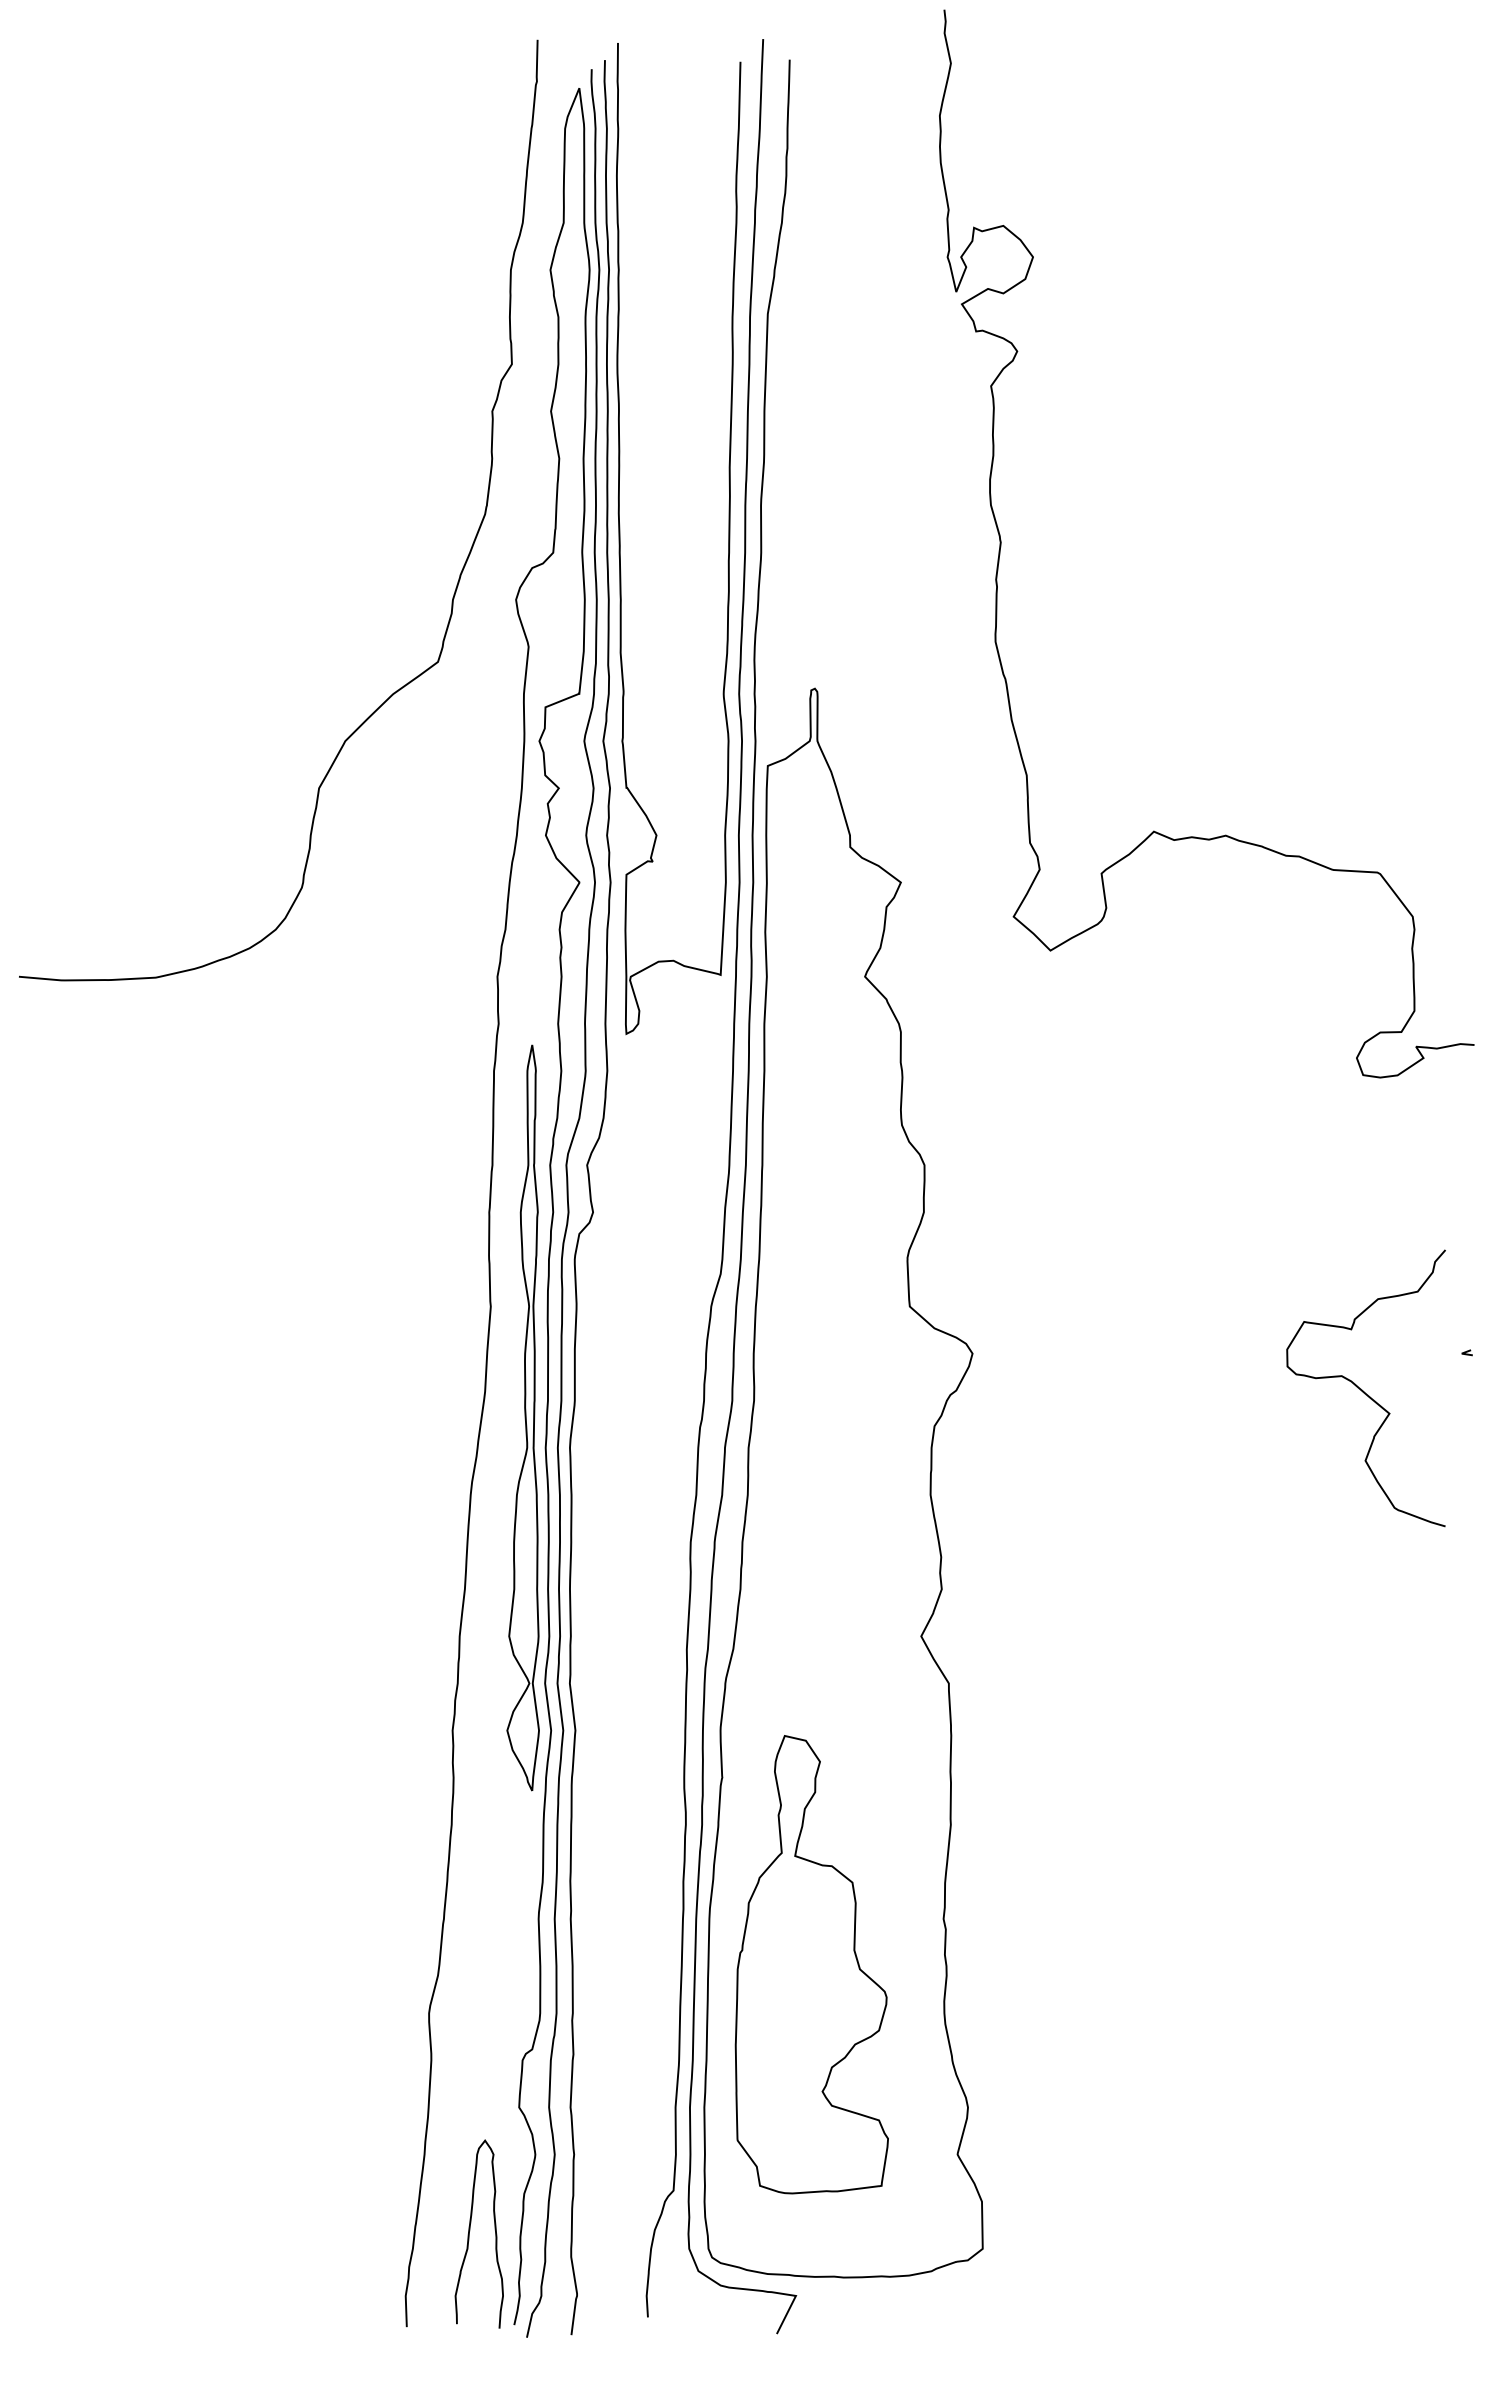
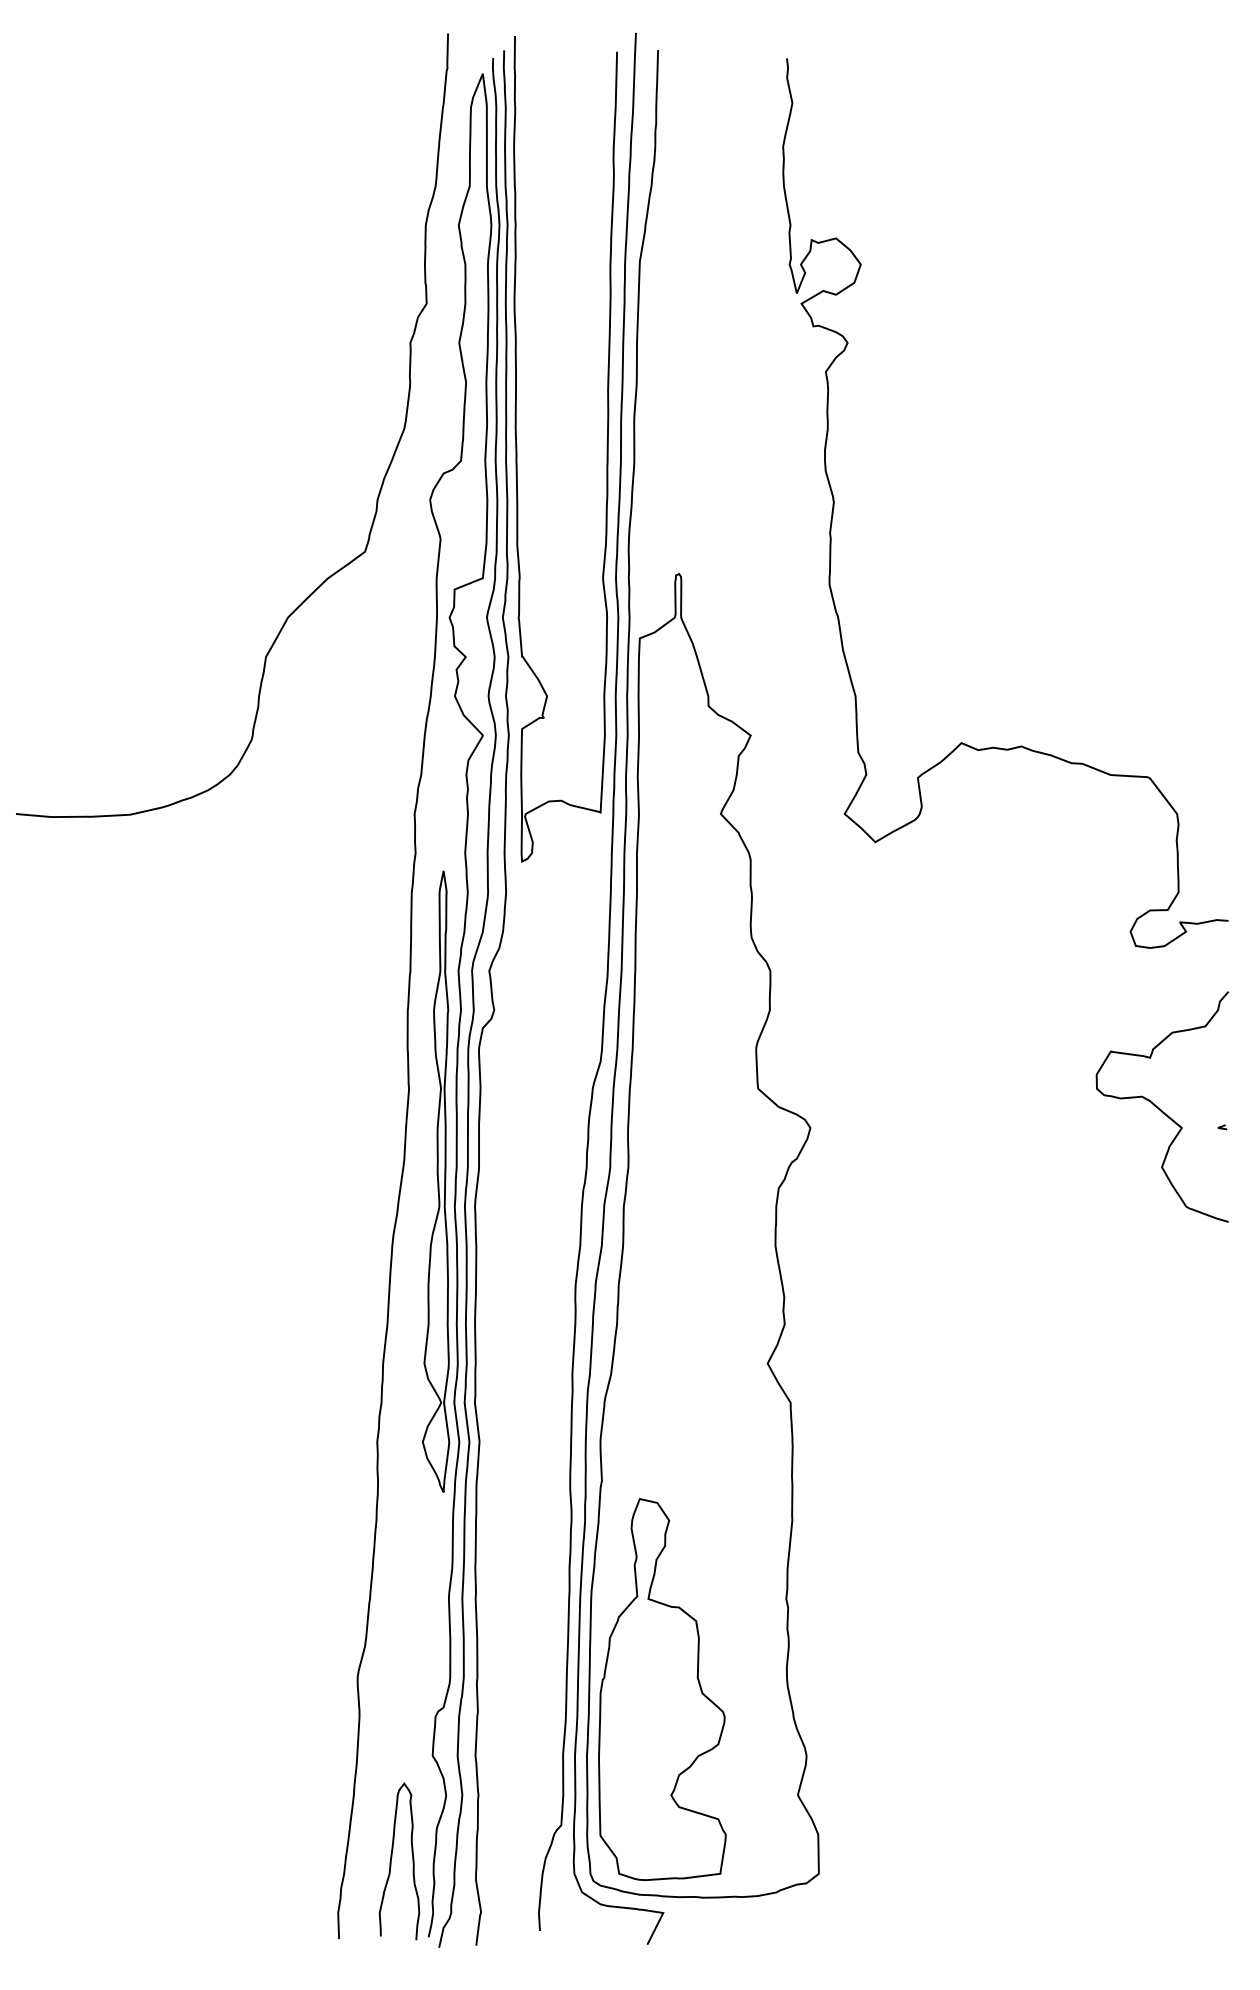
curve: (1001, 543) -> (834, 503), moved
curve: (1363, 1390) -> (1160, 1108), moved
part: (811, 1964) -> (662, 1689), moved

